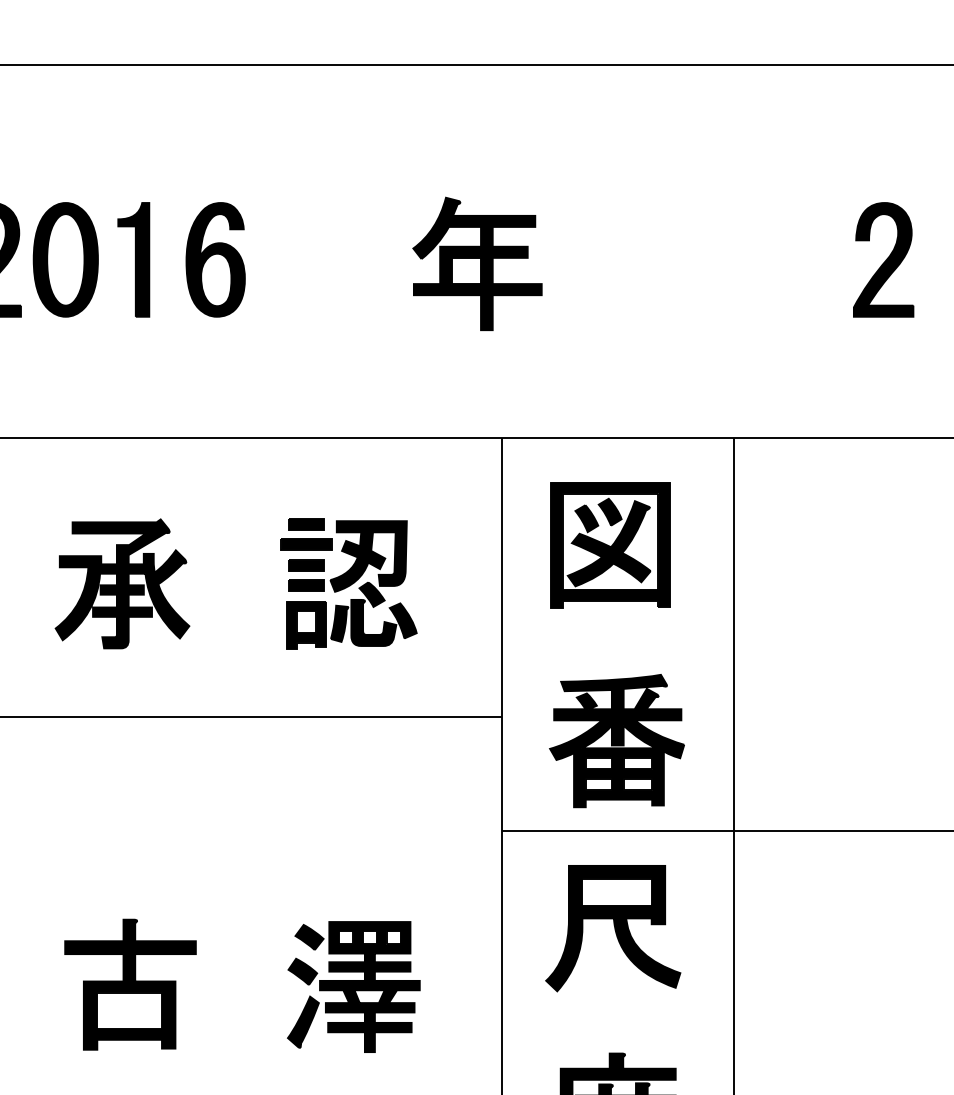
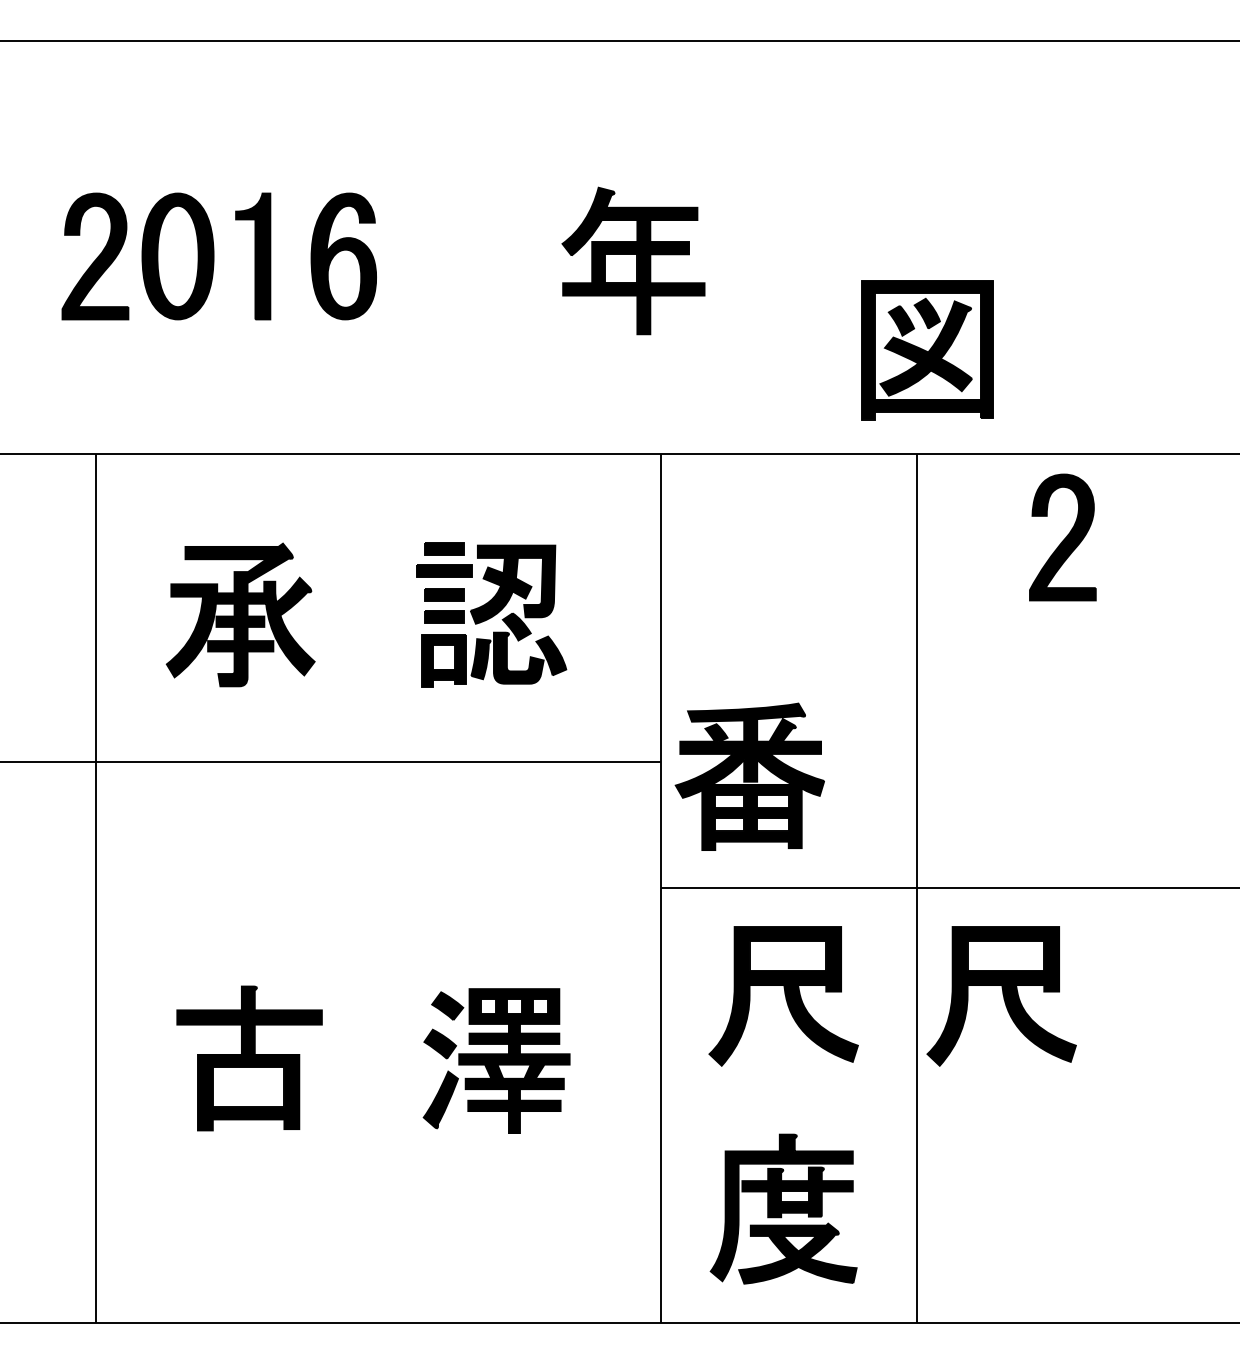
part: (883, 259) -> (1062, 537), moved
part: (610, 545) -> (927, 350), moved
part: (616, 740) -> (749, 776), moved
part: (810, 928) -> (1001, 996), added

